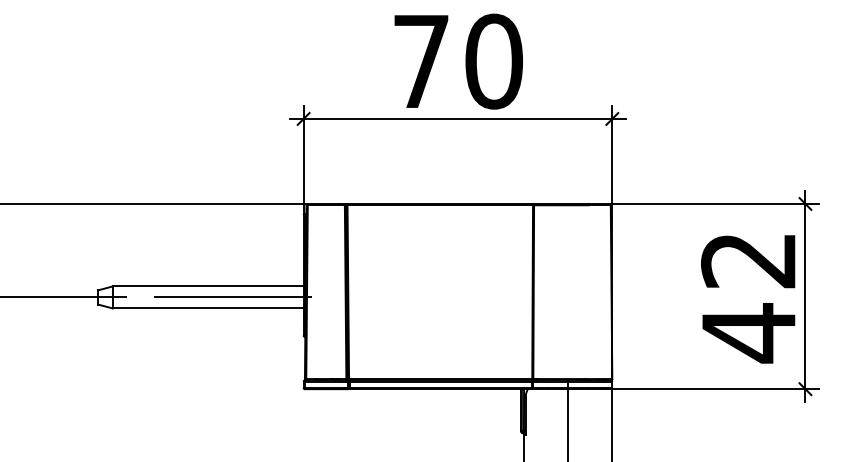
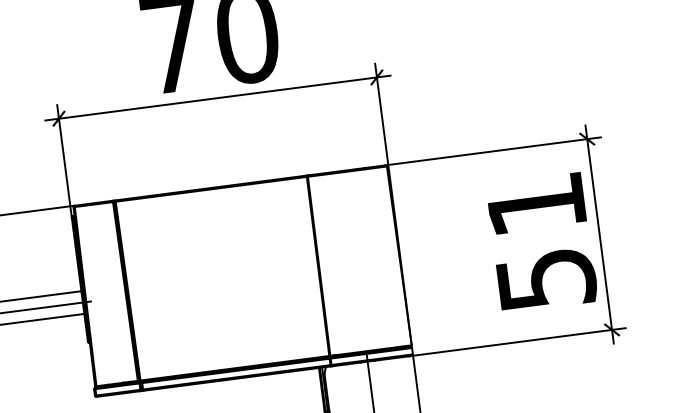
text: (748, 298) -> (541, 244), 42 -> 51

